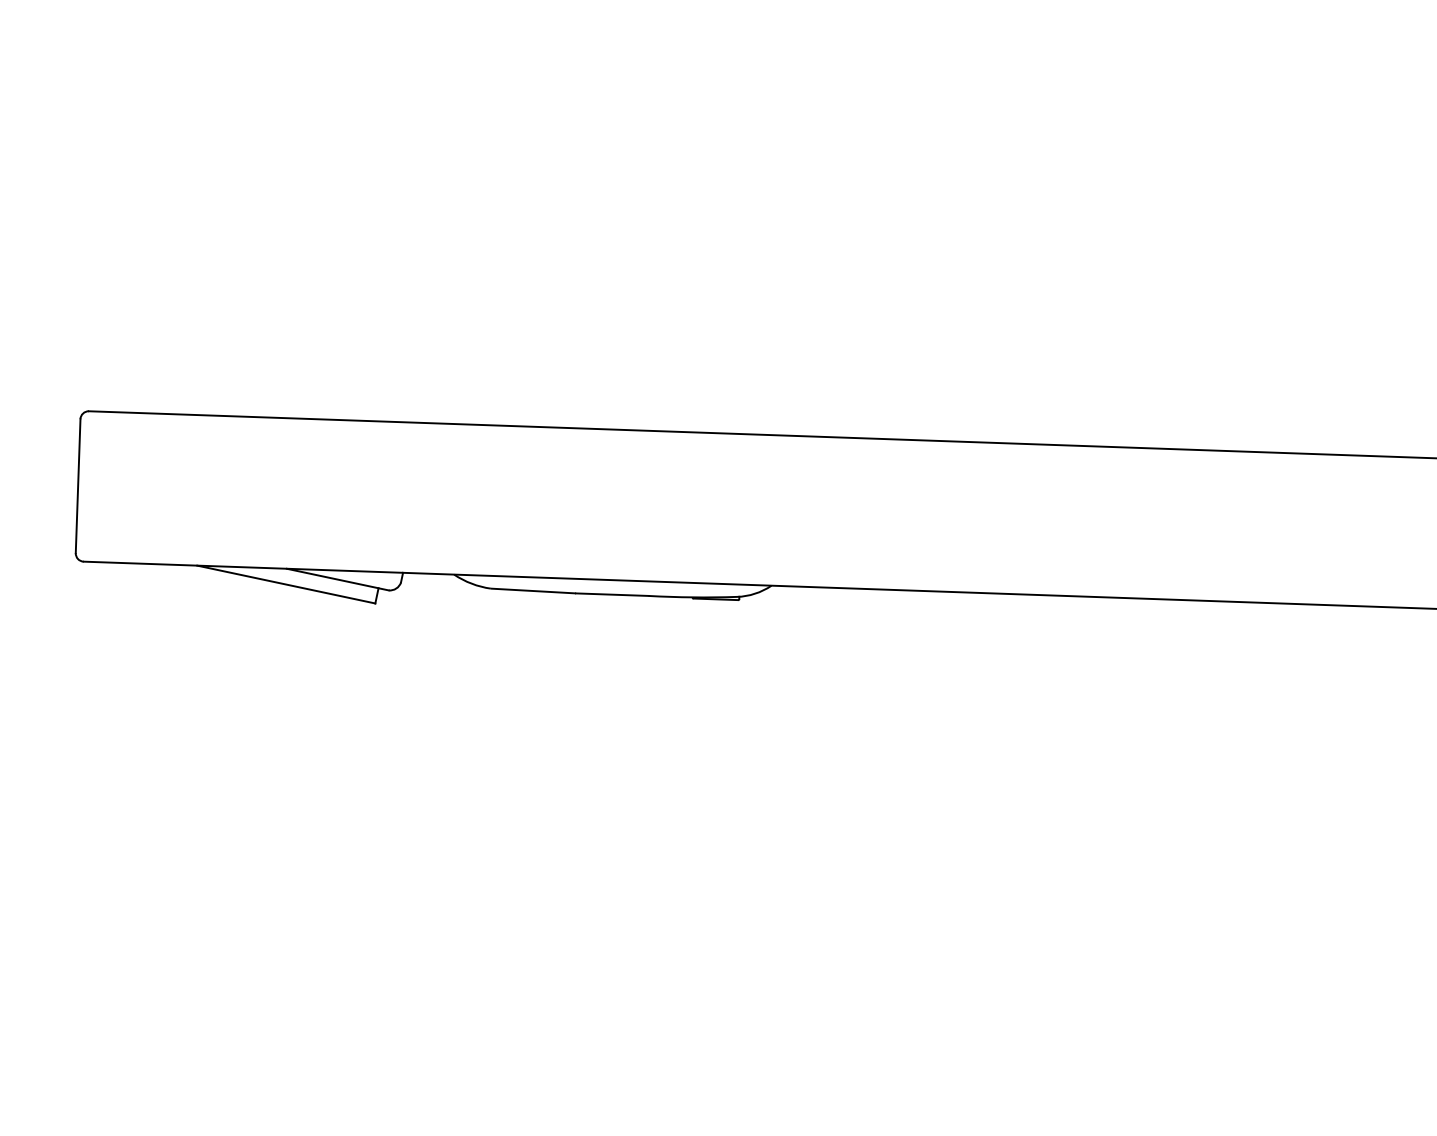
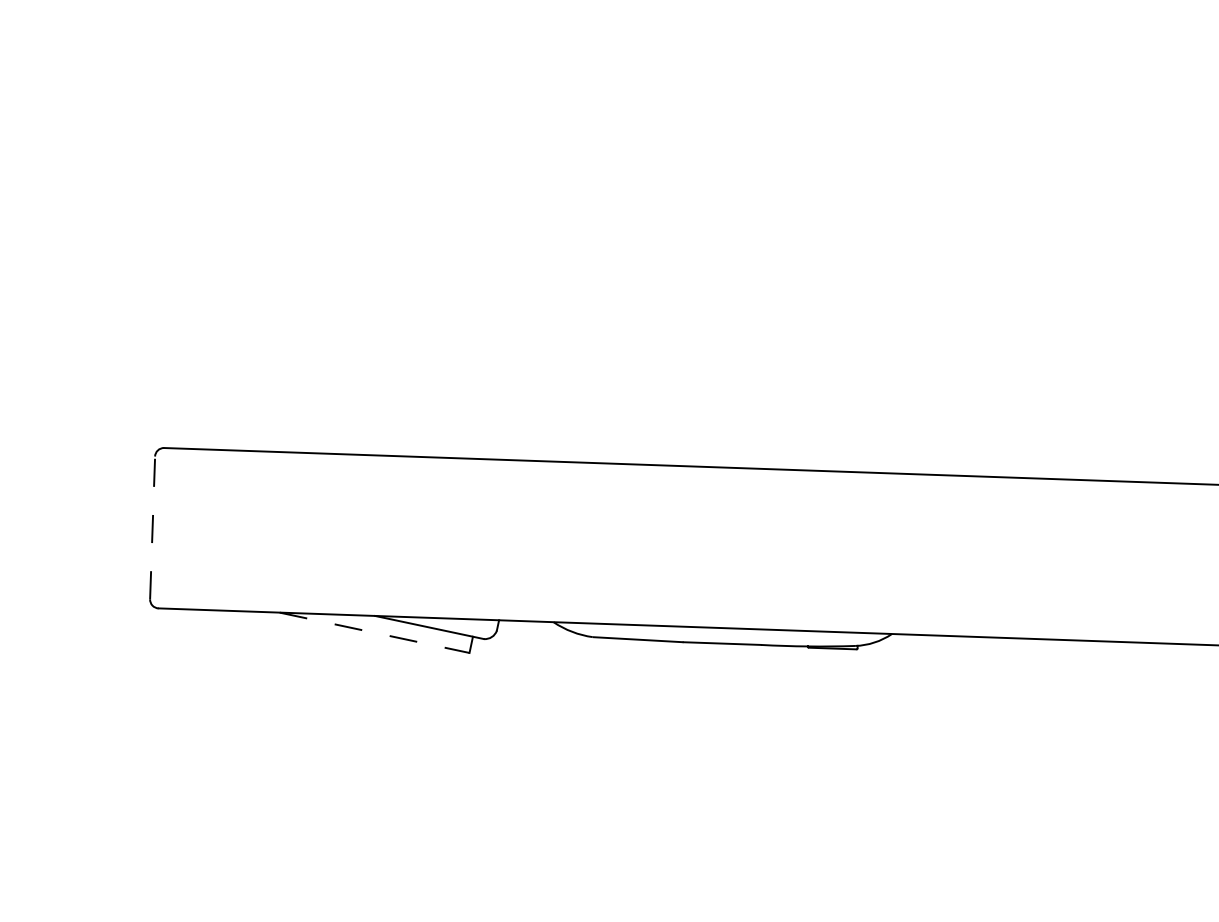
line: (78, 486) -> (153, 528), solid -> dashed
line: (286, 584) -> (374, 632), solid -> dashed

